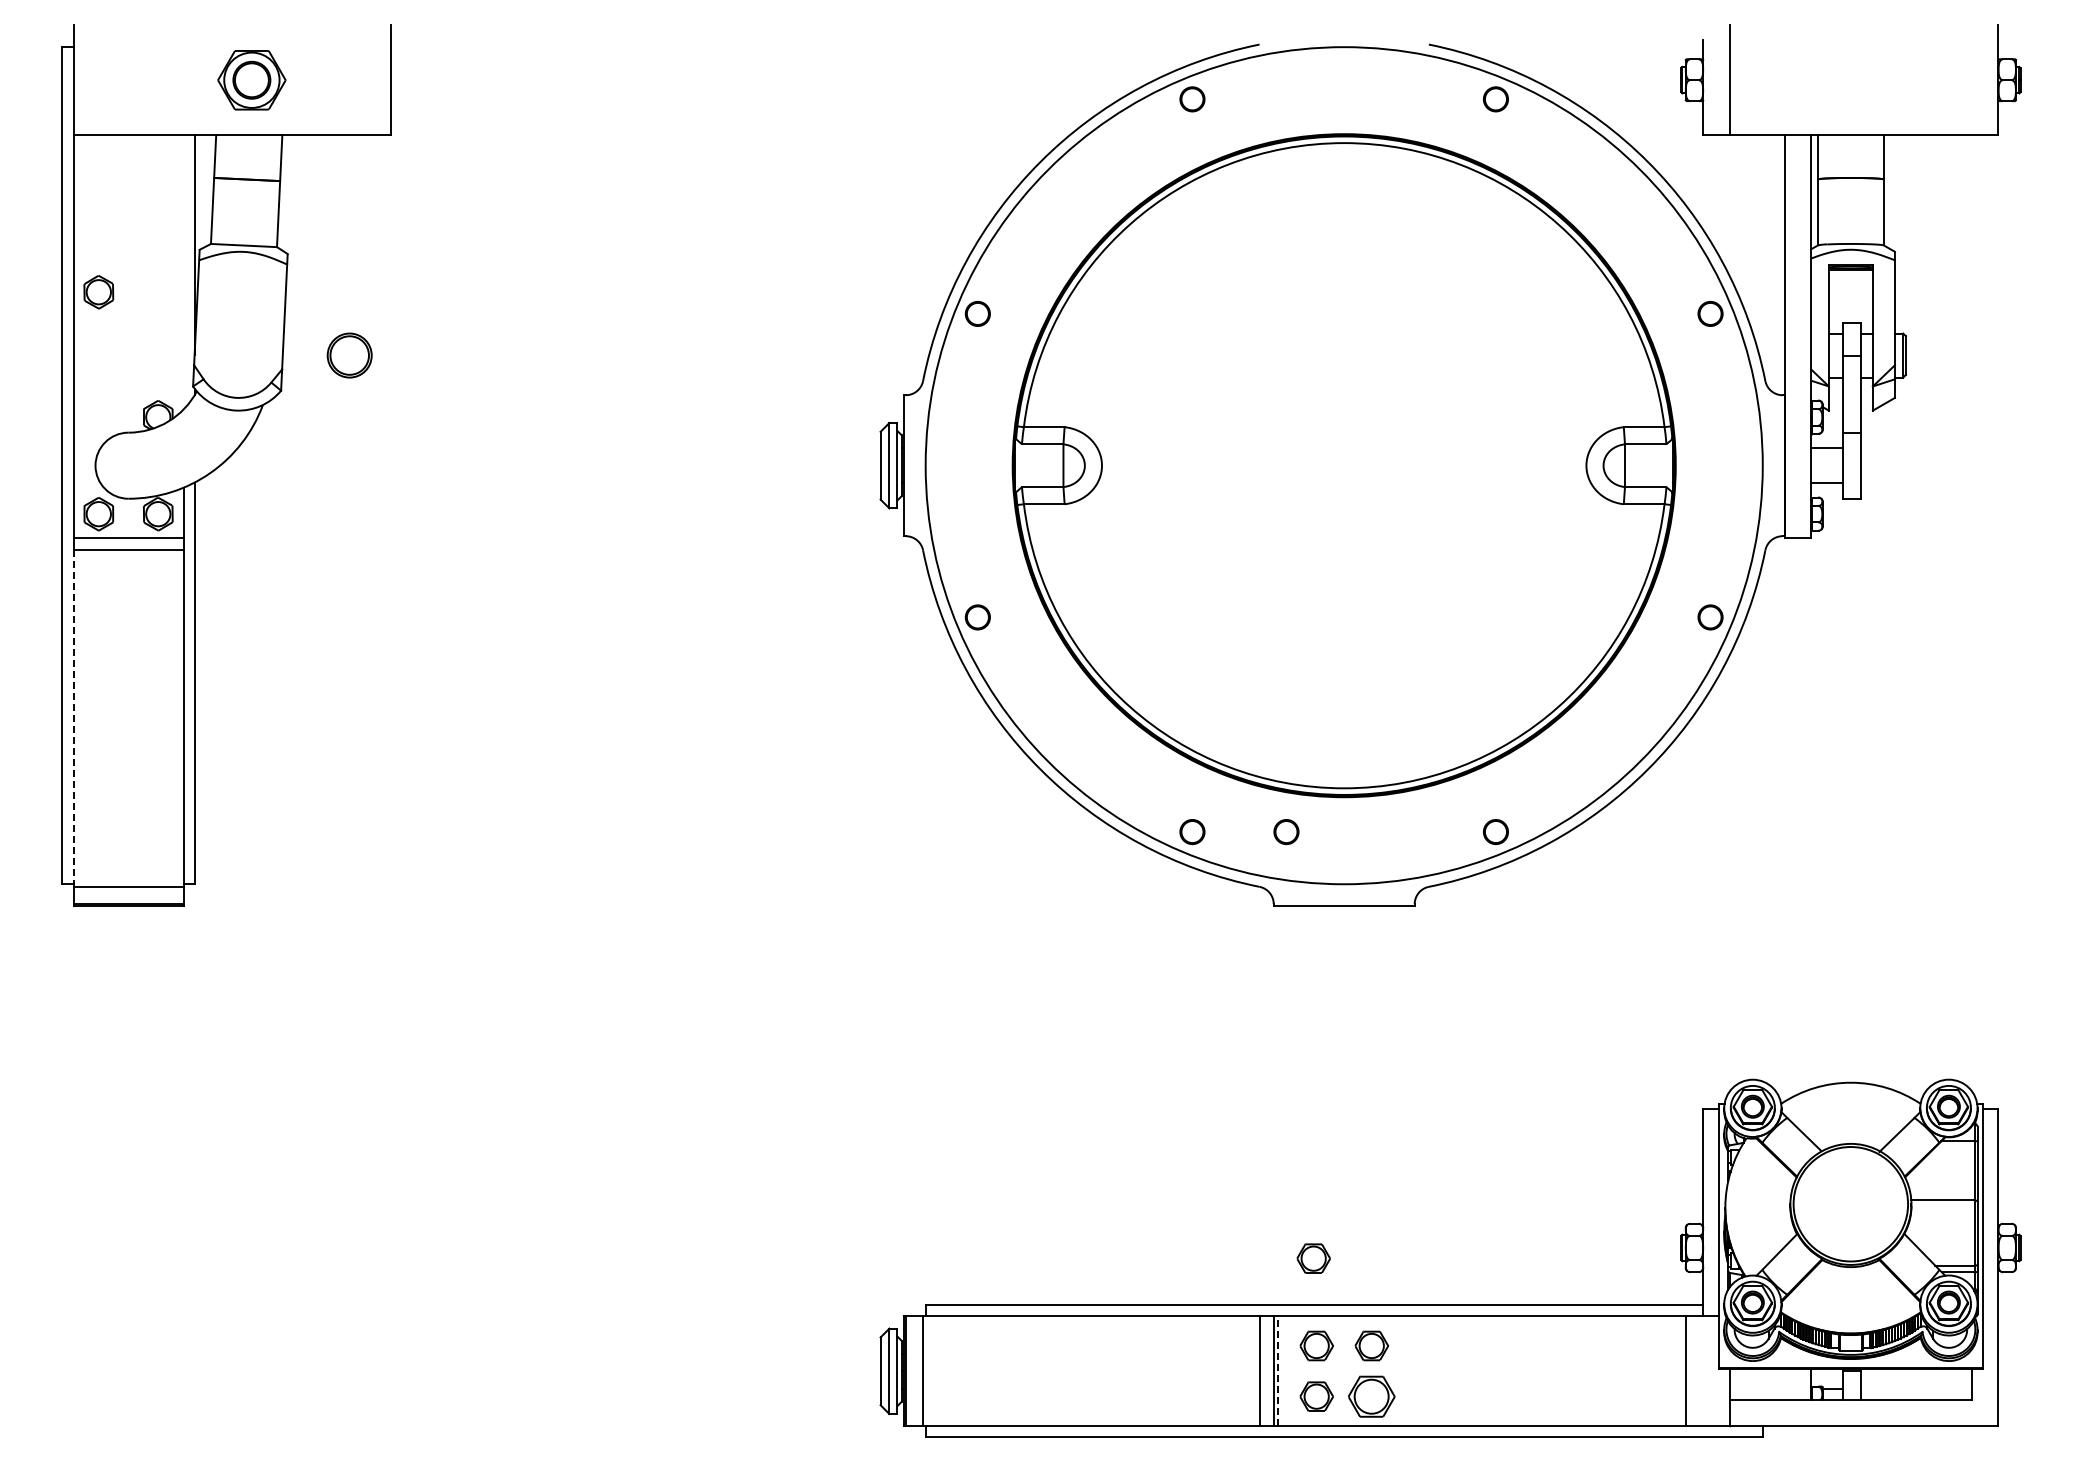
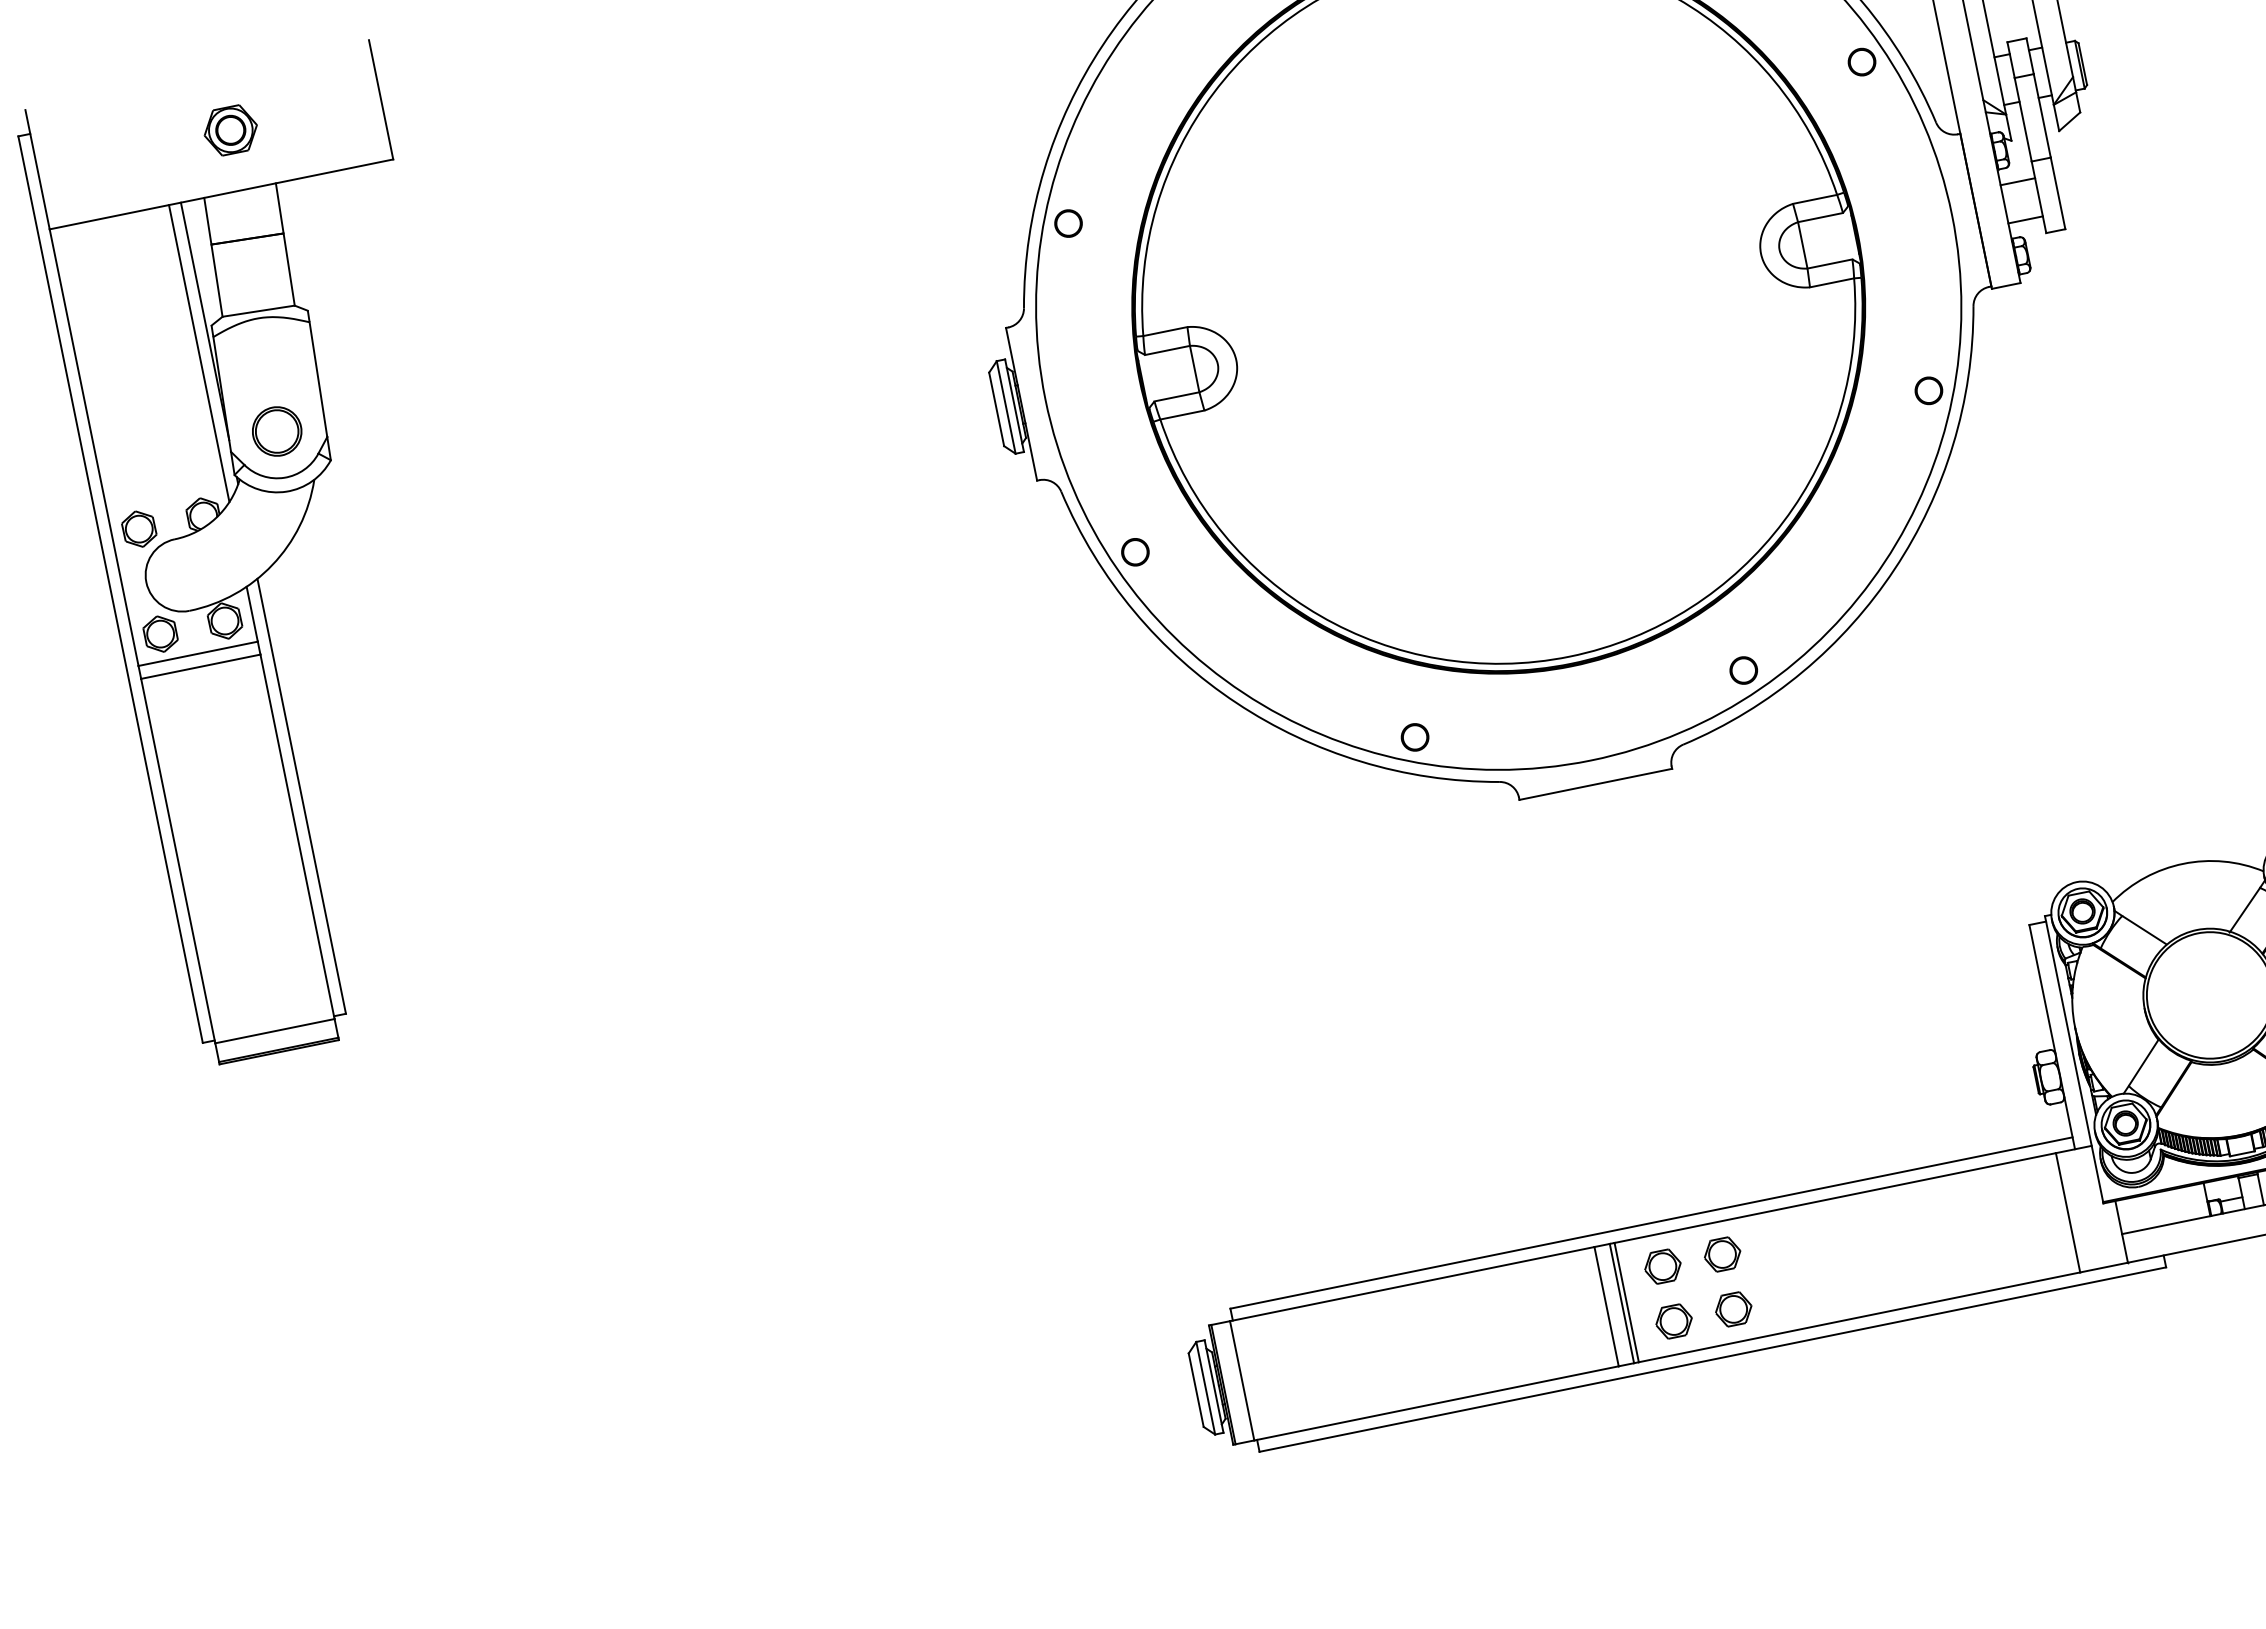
part: (251, 79) -> (230, 129), size x0.71
line: (183, 272) -> (199, 353), added
part: (98, 292) -> (138, 529), moved
part: (349, 355) -> (276, 431), moved
line: (73, 718) -> (178, 860), dashed -> solid
circle: (1286, 832) -> (1517, 717), removed
part: (1313, 1258) -> (1640, 1172), removed
line: (1278, 1370) -> (1626, 1301), dashed -> solid
part: (1371, 1396) -> (1733, 1309), size x0.71

